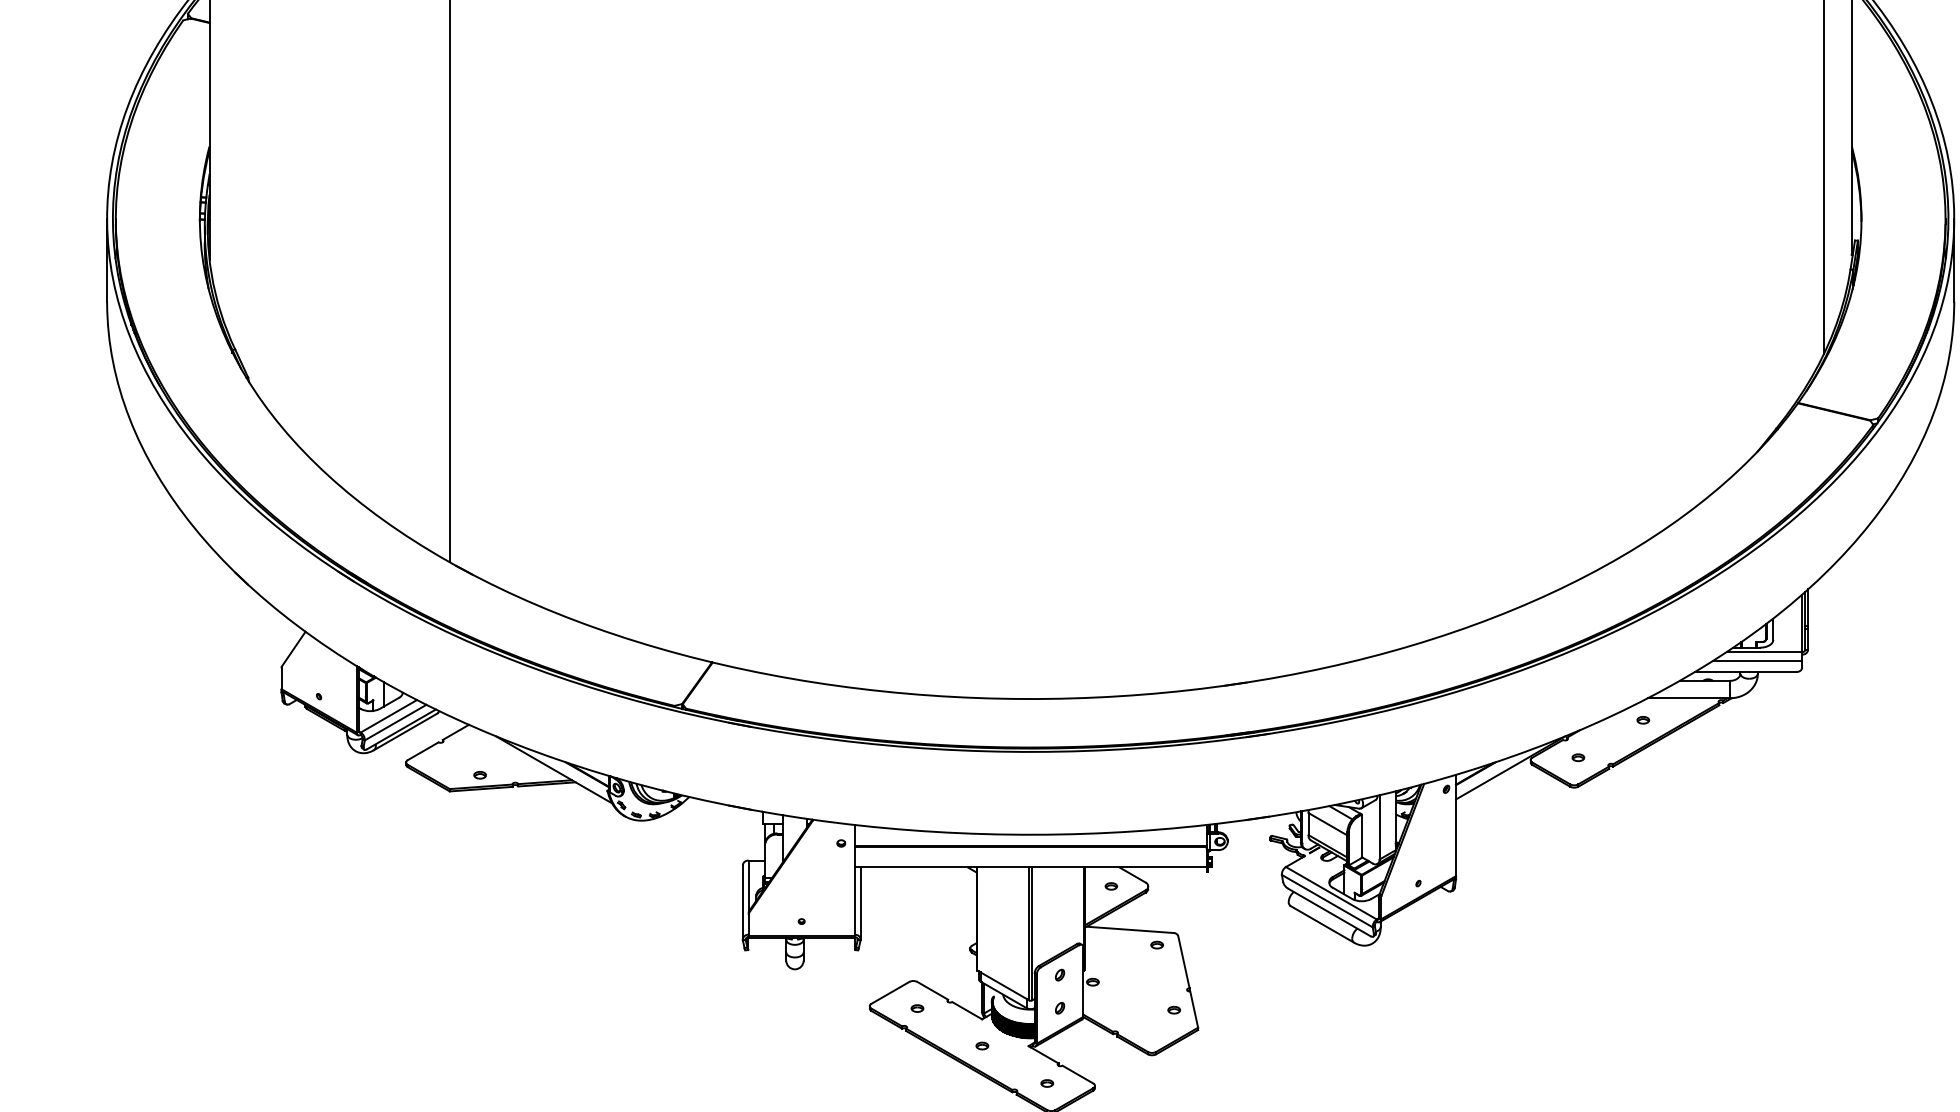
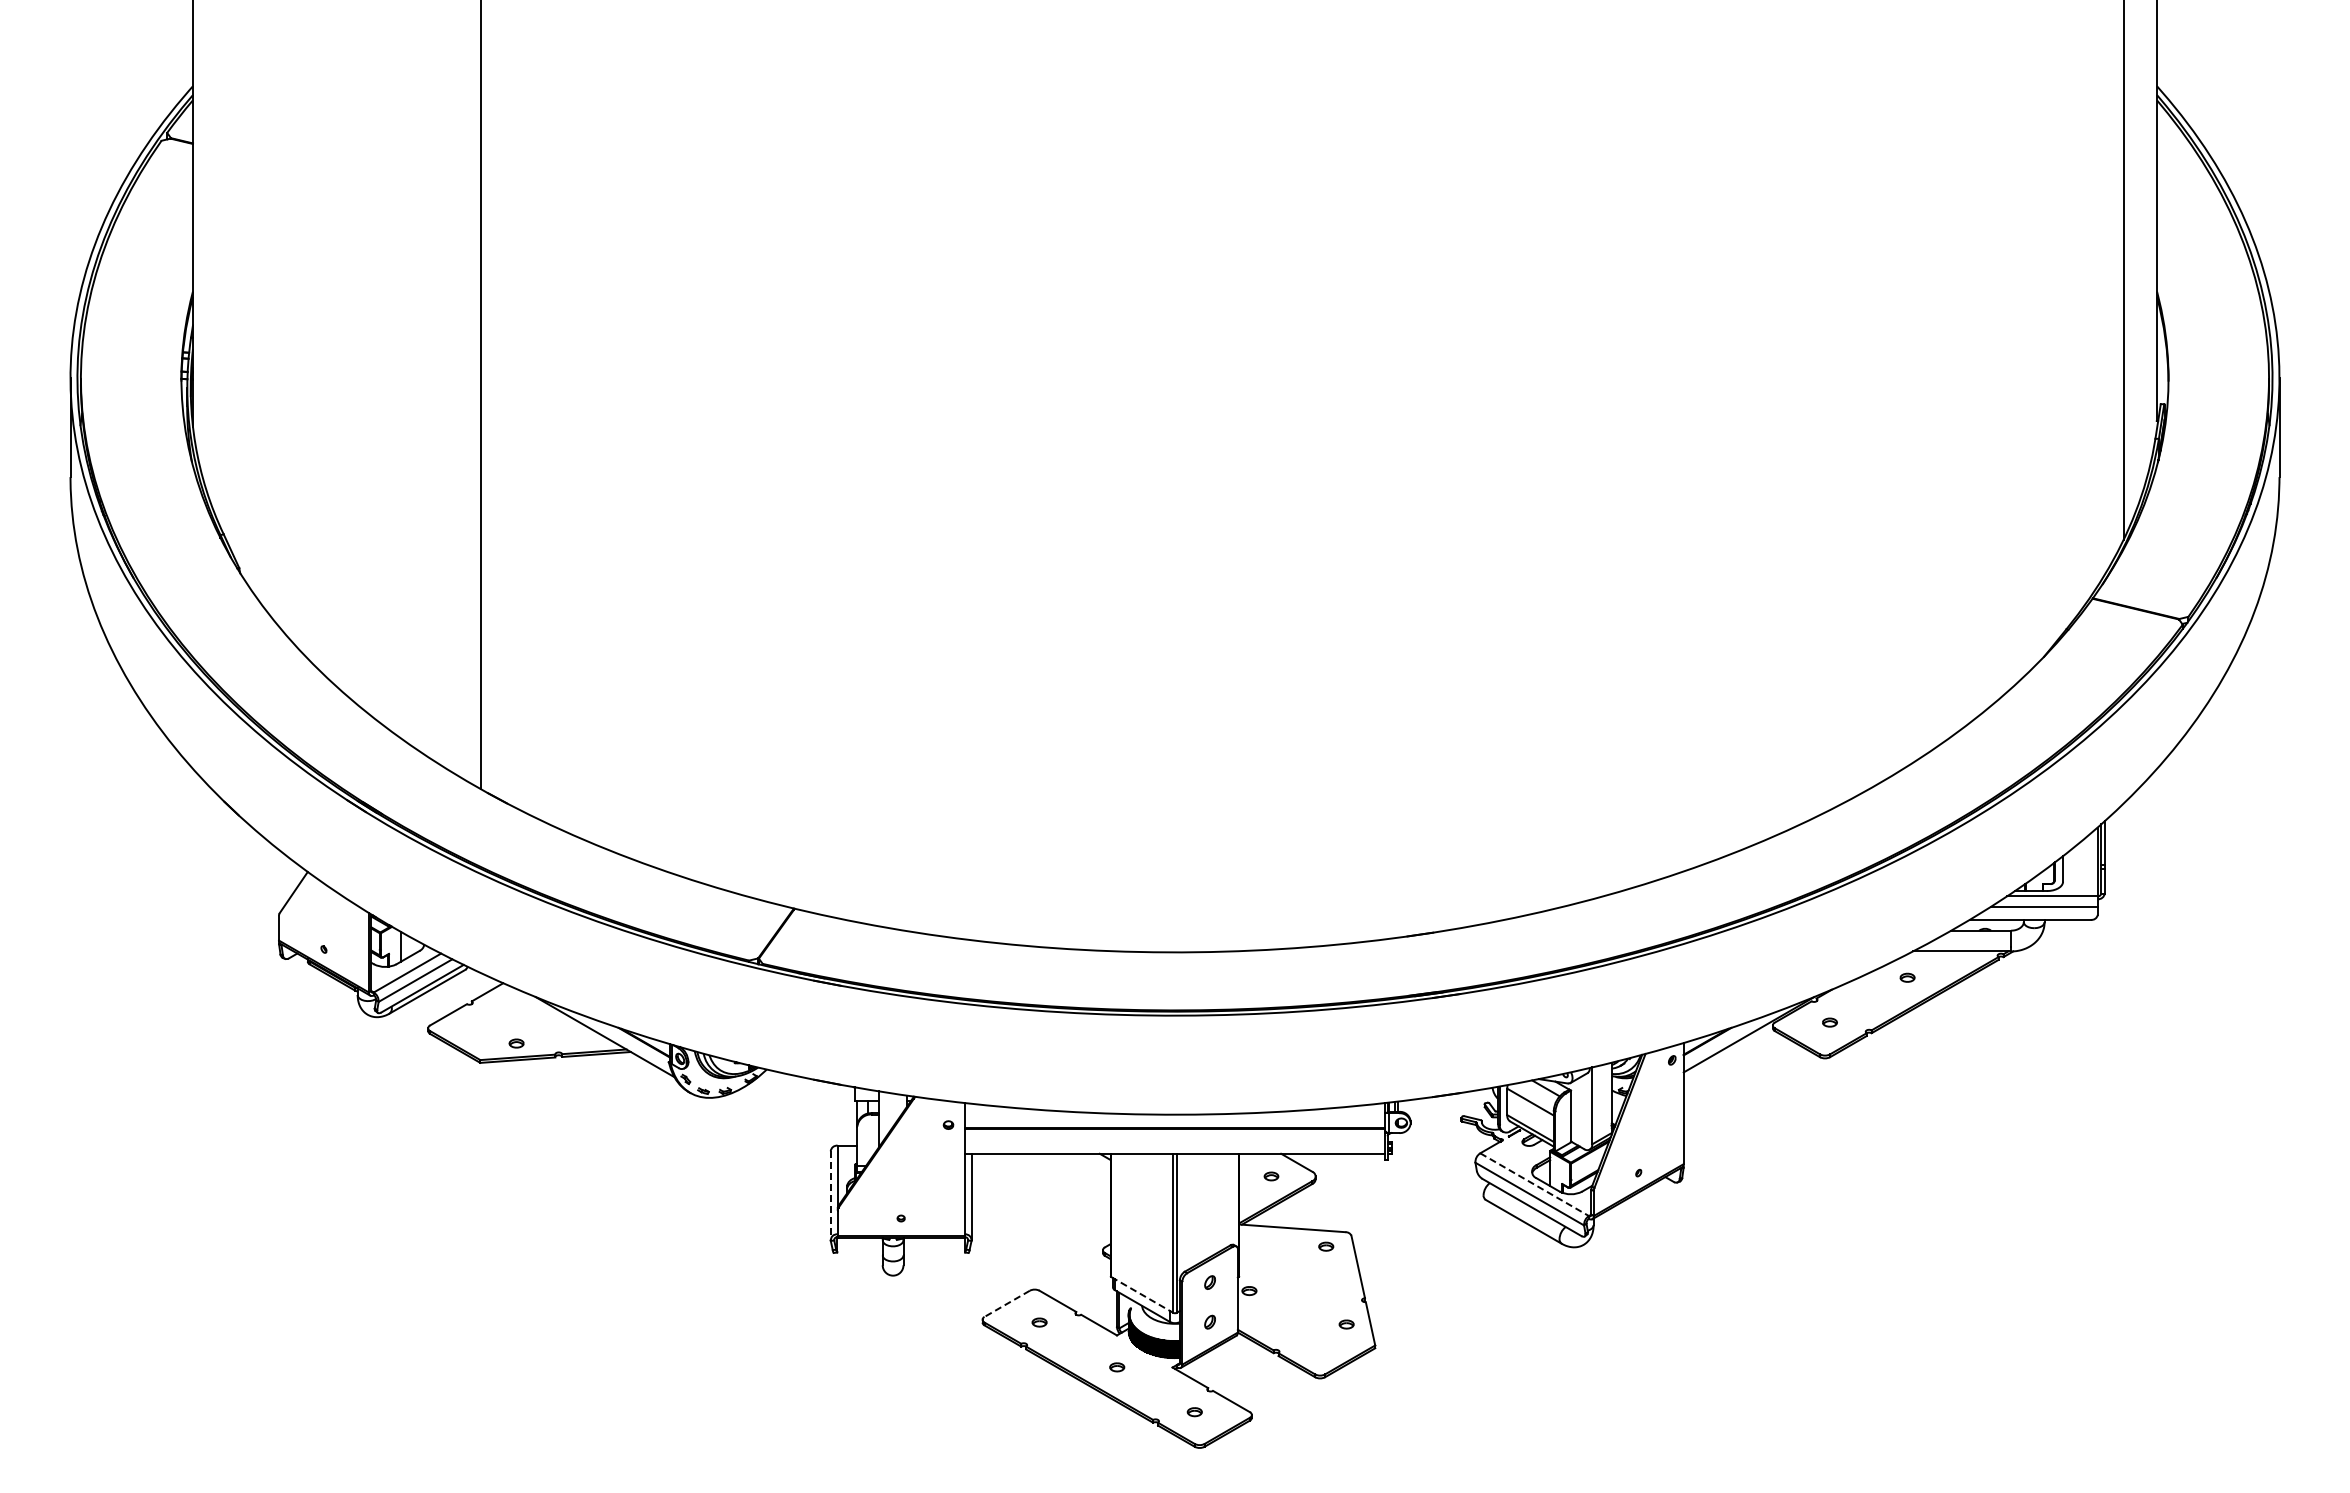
line: (1331, 893) -> (1534, 1184), solid -> dashed
line: (742, 903) -> (830, 1196), solid -> dashed
line: (1003, 985) -> (1142, 1294), solid -> dashed
line: (889, 993) -> (1006, 1304), solid -> dashed

